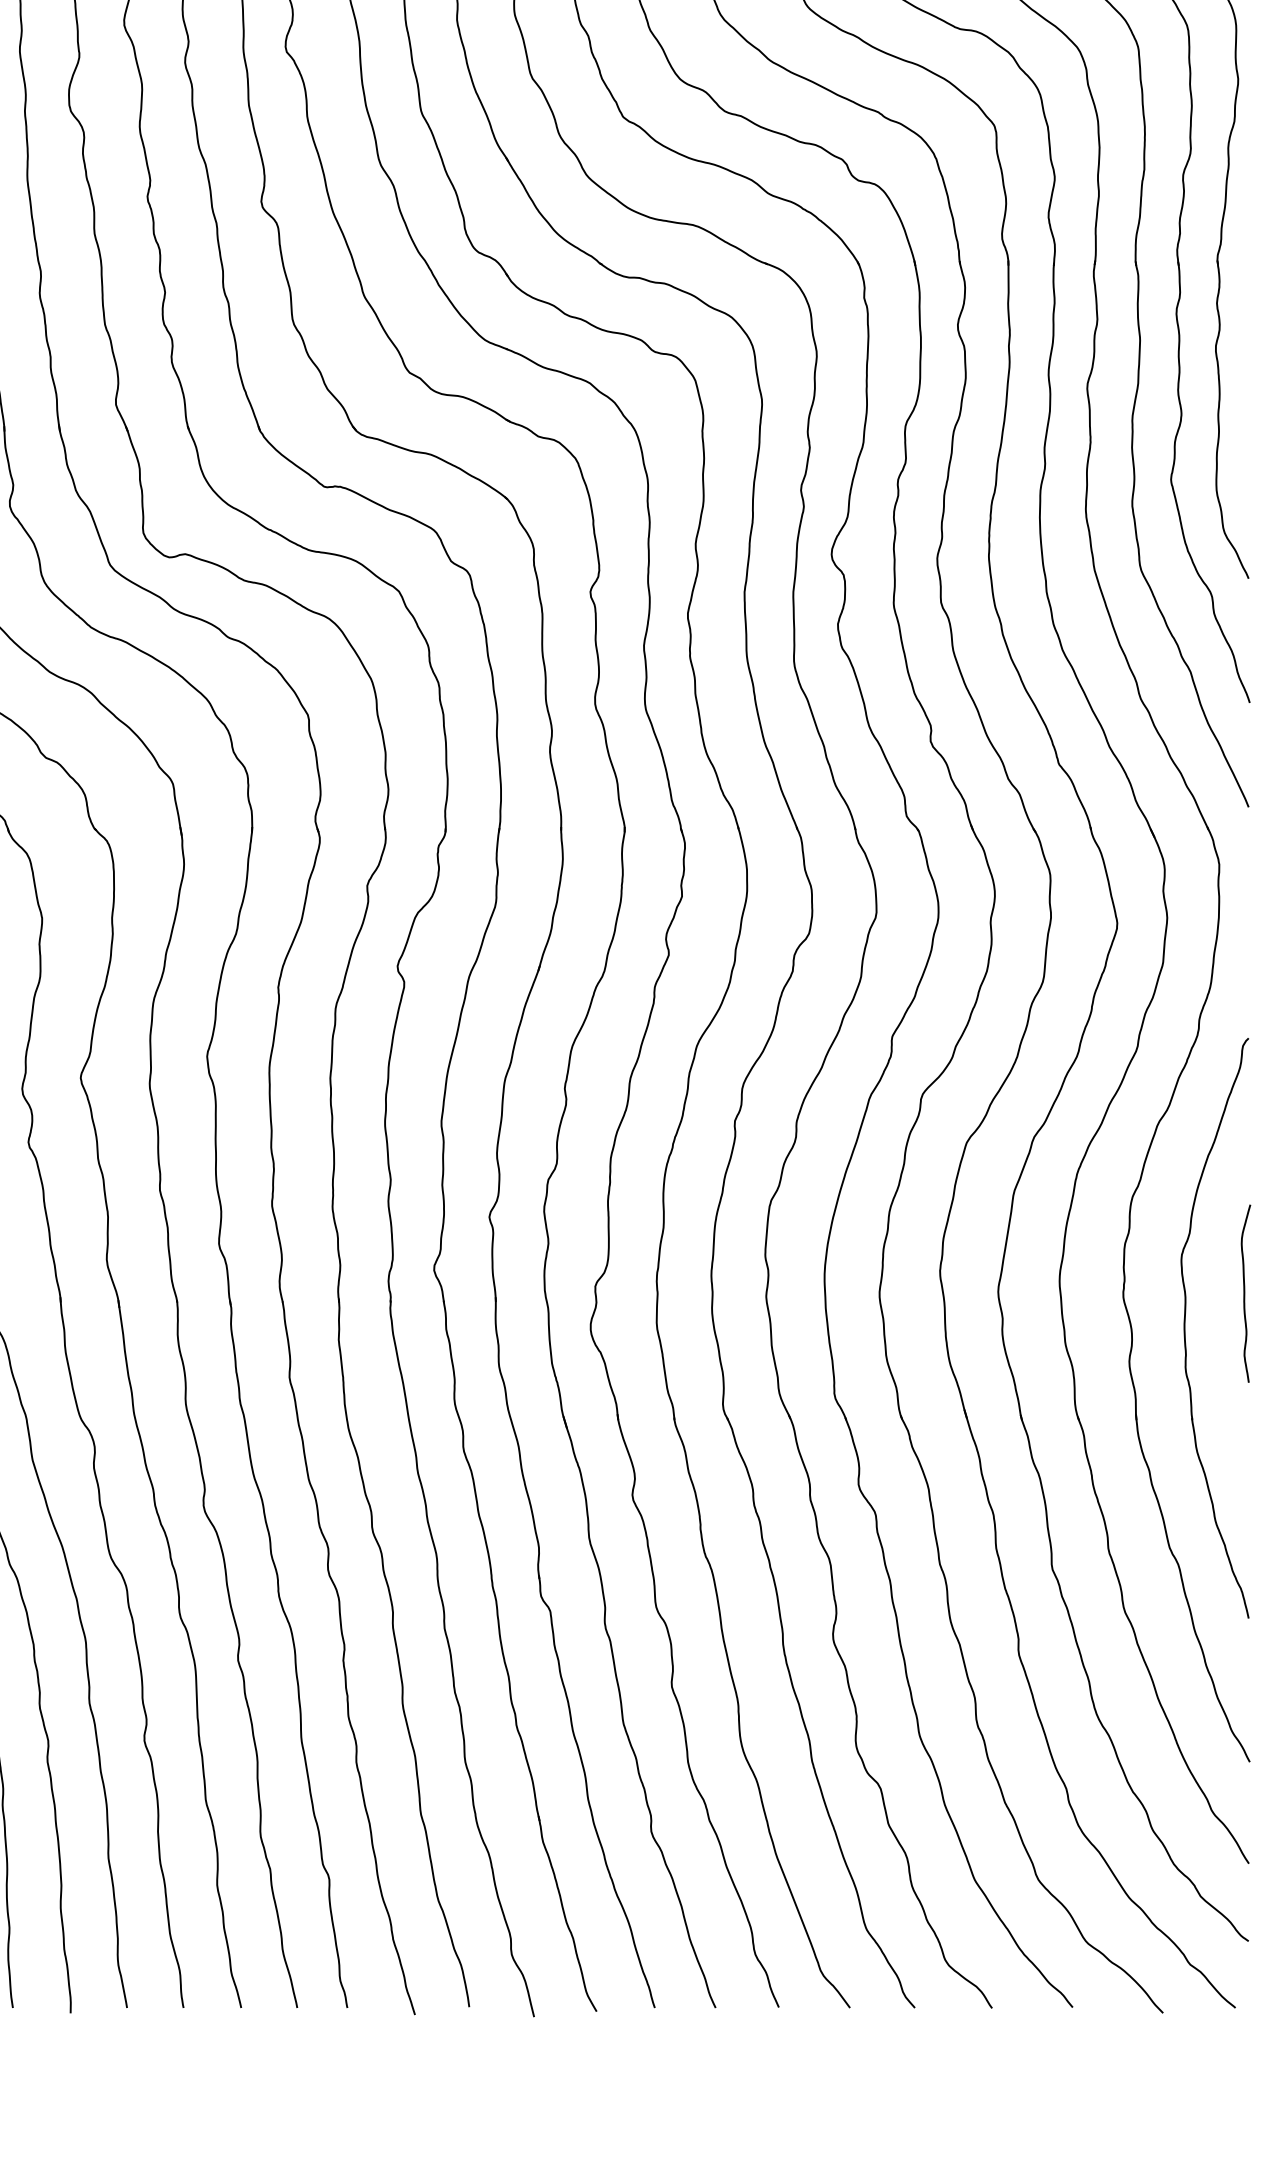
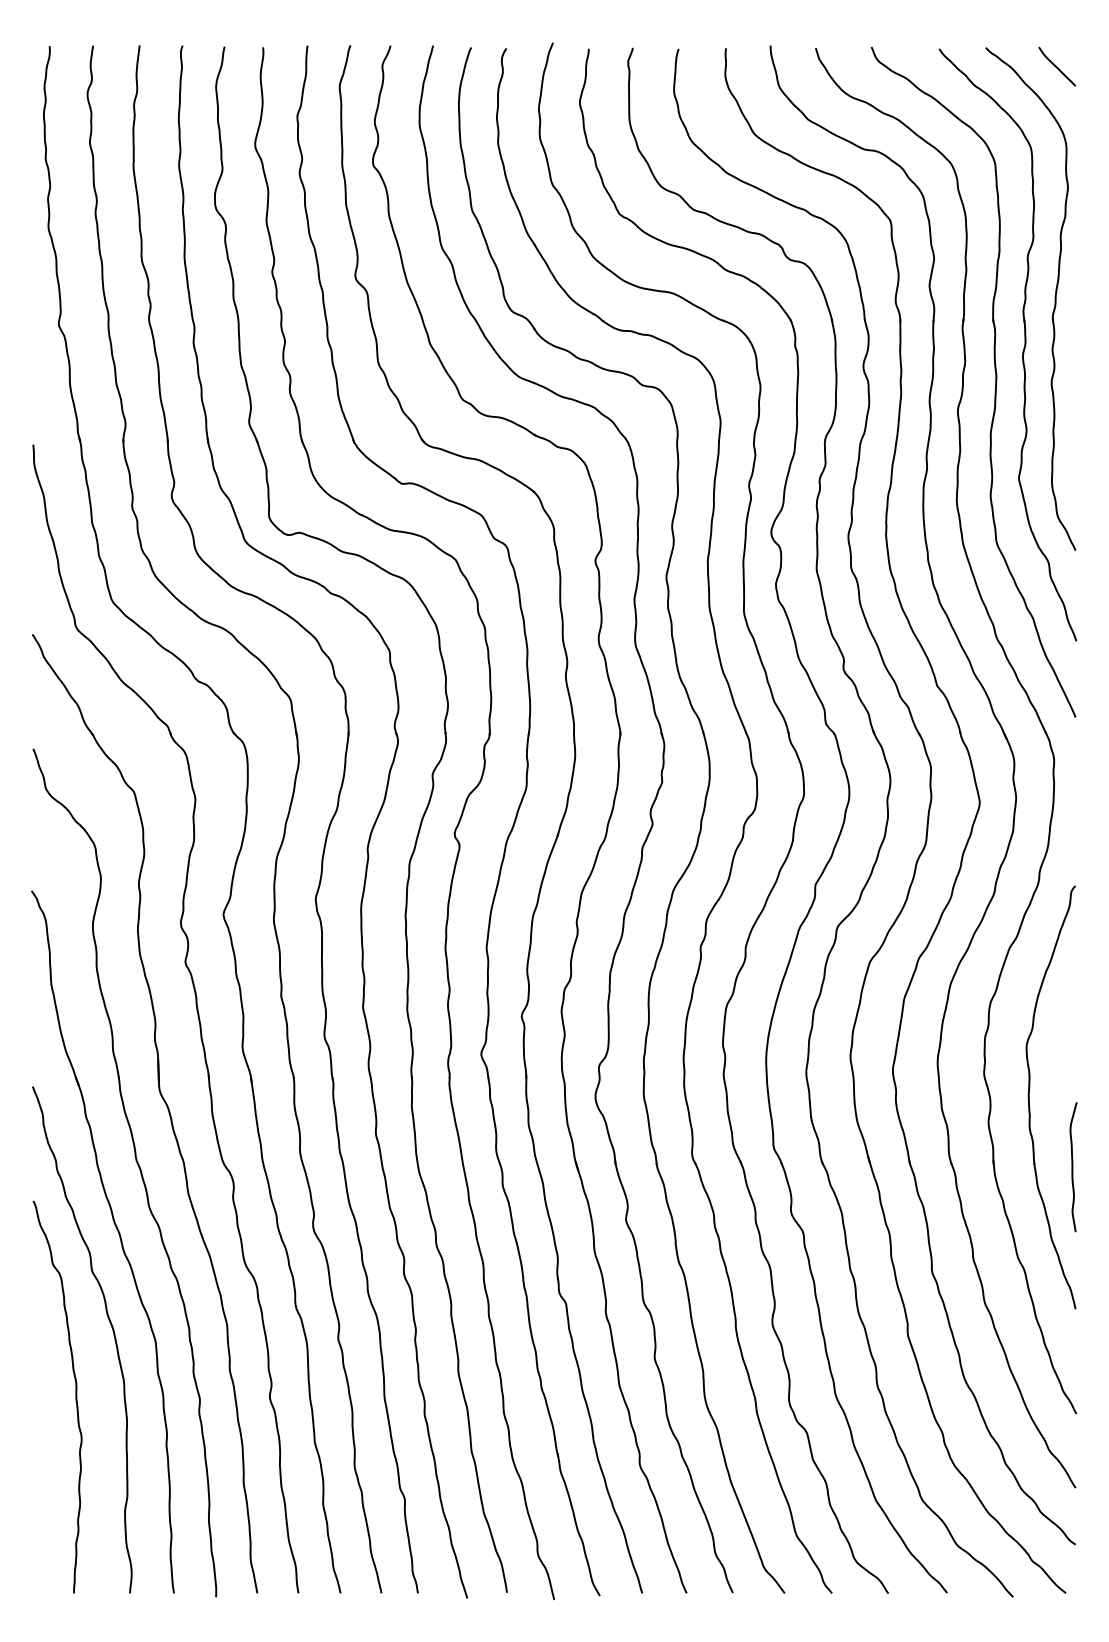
curve: (1245, 1294) -> (1073, 1167), moved

